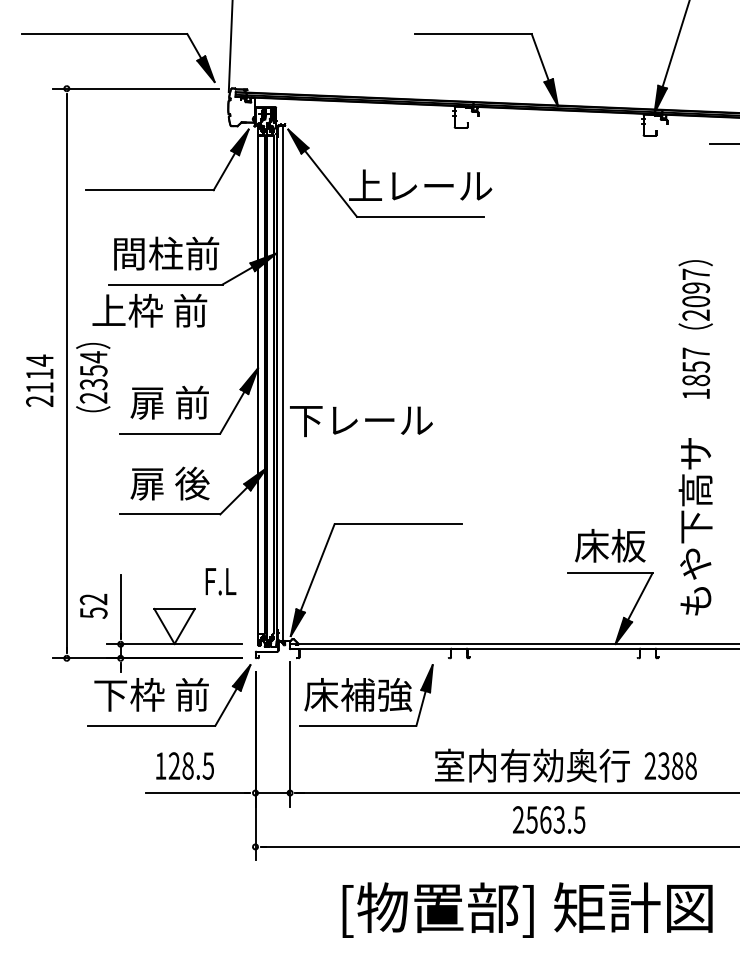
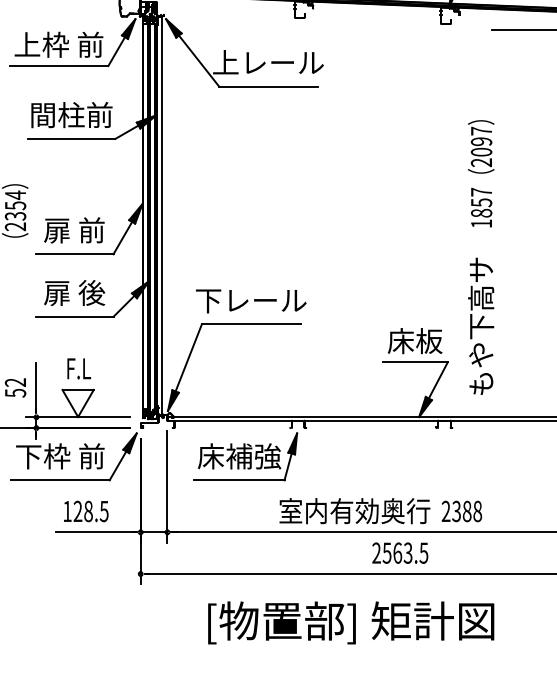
text: (149, 310) -> (58, 44), moved
text: (361, 421) -> (251, 301), moved
text: (220, 581) -> (78, 368), moved
part: (366, 695) -> (245, 456), moved
text: (549, 819) -> (400, 552), moved

